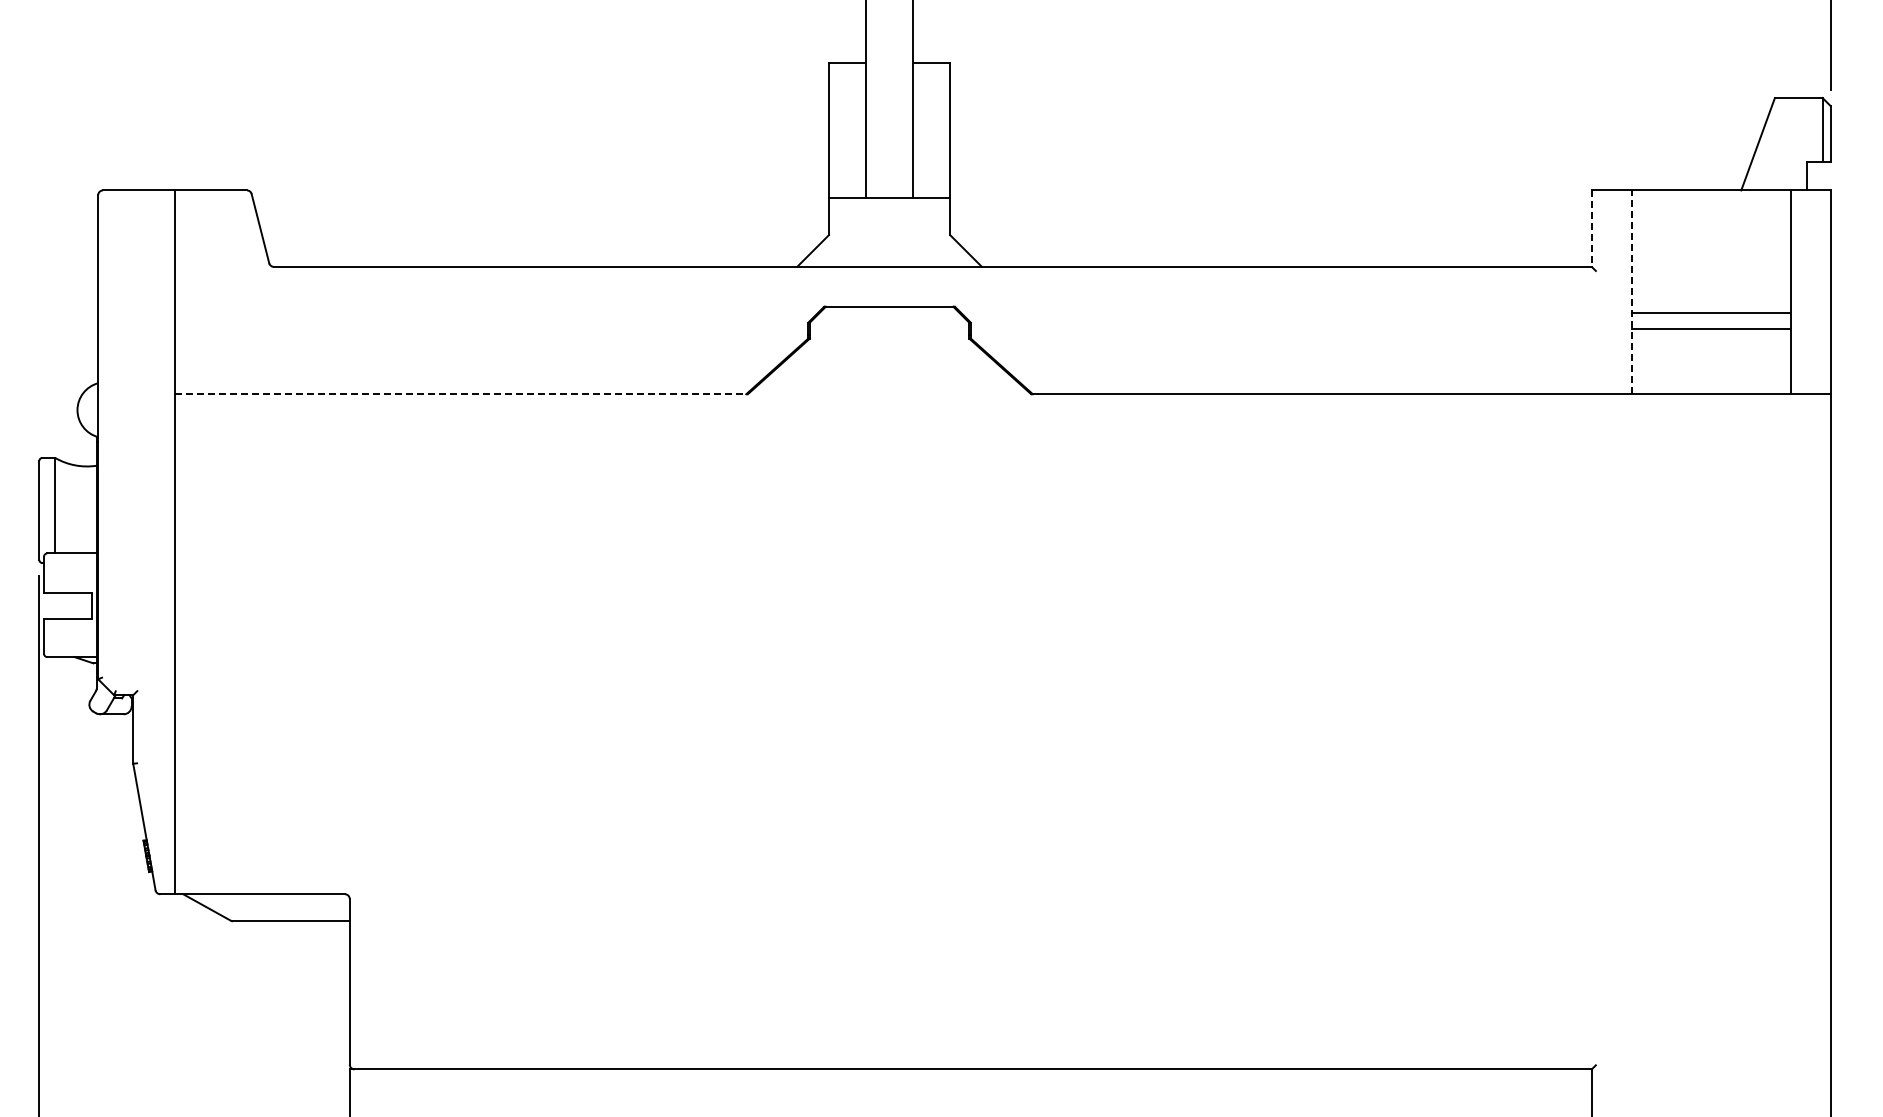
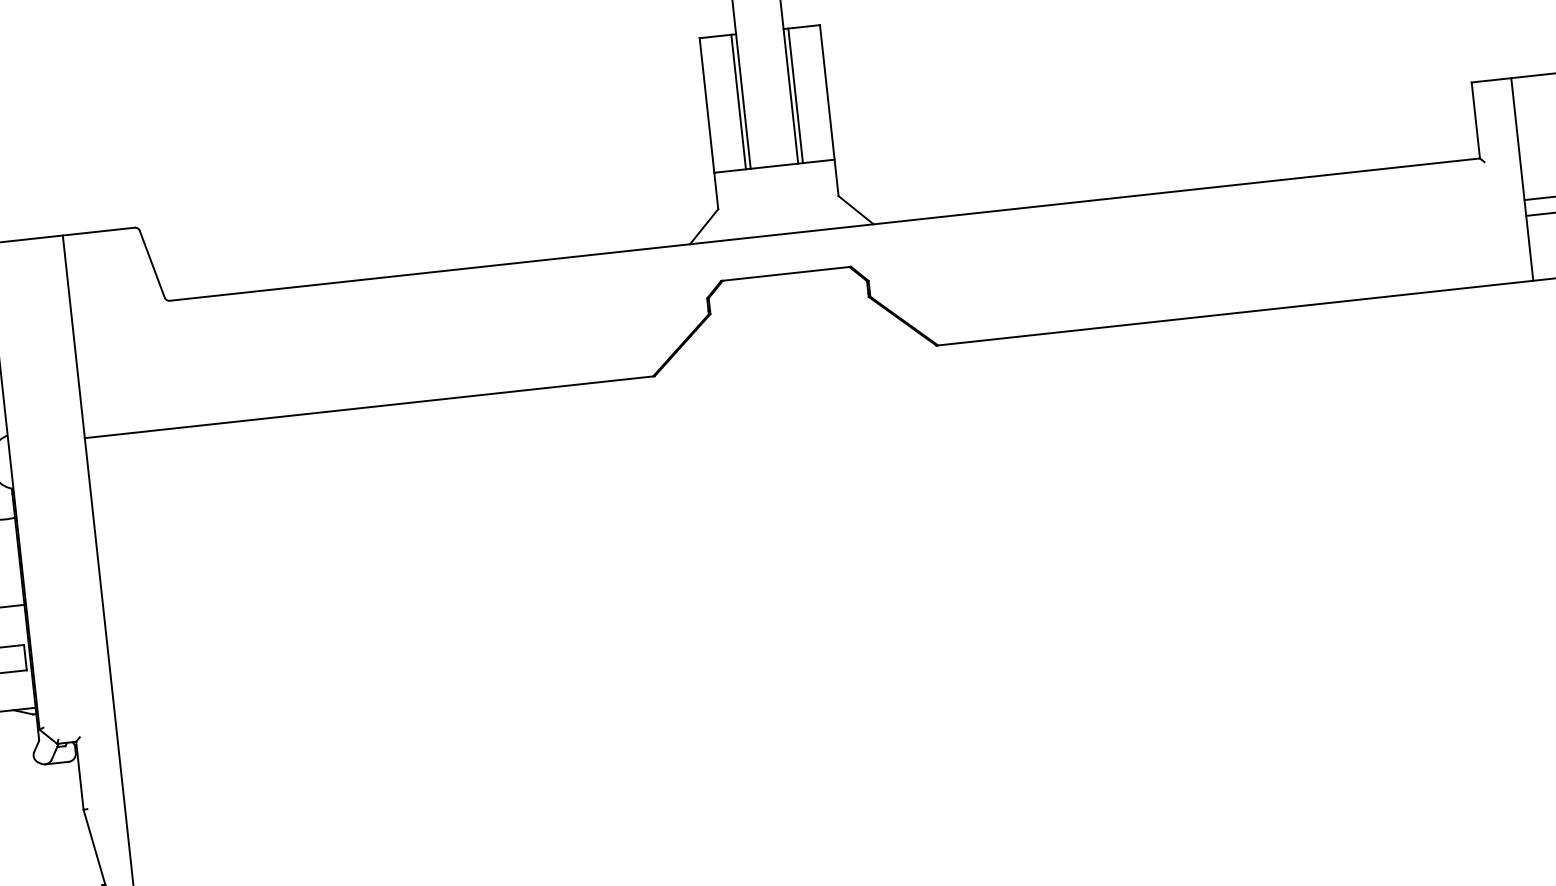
line: (860, 130) -> (738, 101), added
line: (918, 130) -> (795, 95), added
line: (1591, 229) -> (1475, 121), dashed -> solid
line: (1631, 292) -> (1522, 179), dashed -> solid
line: (461, 394) -> (370, 407), dashed -> solid

